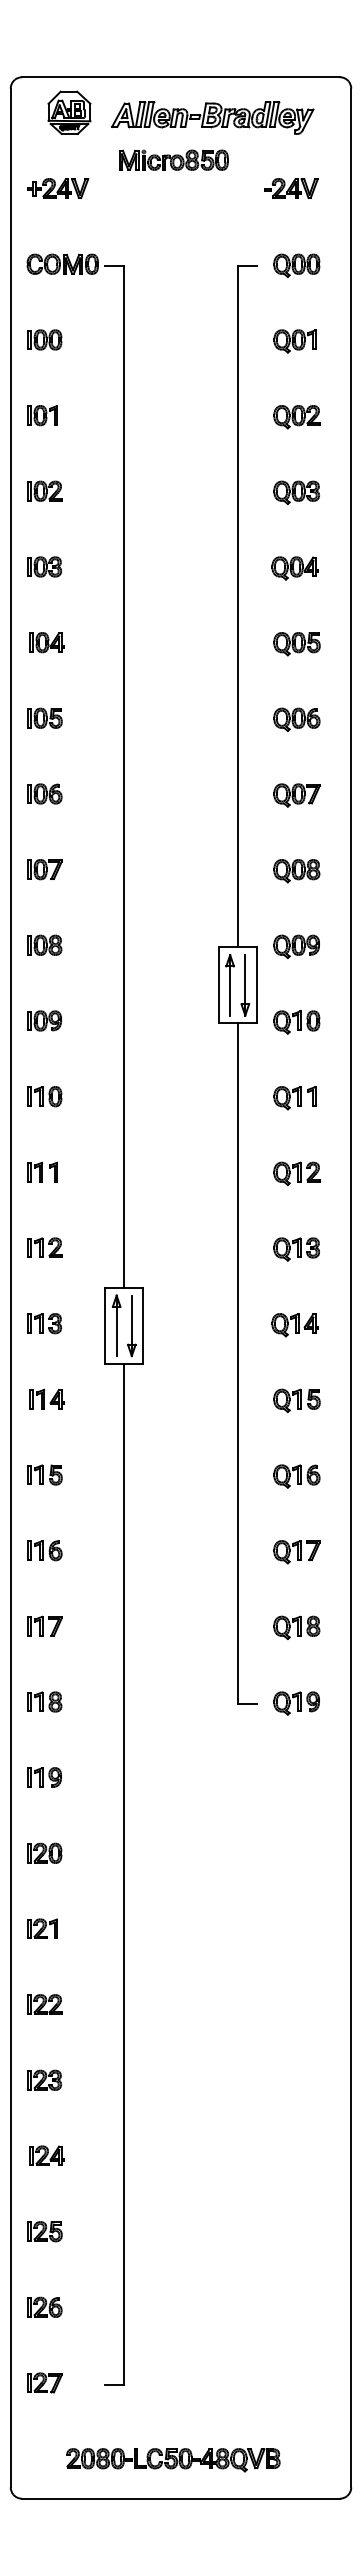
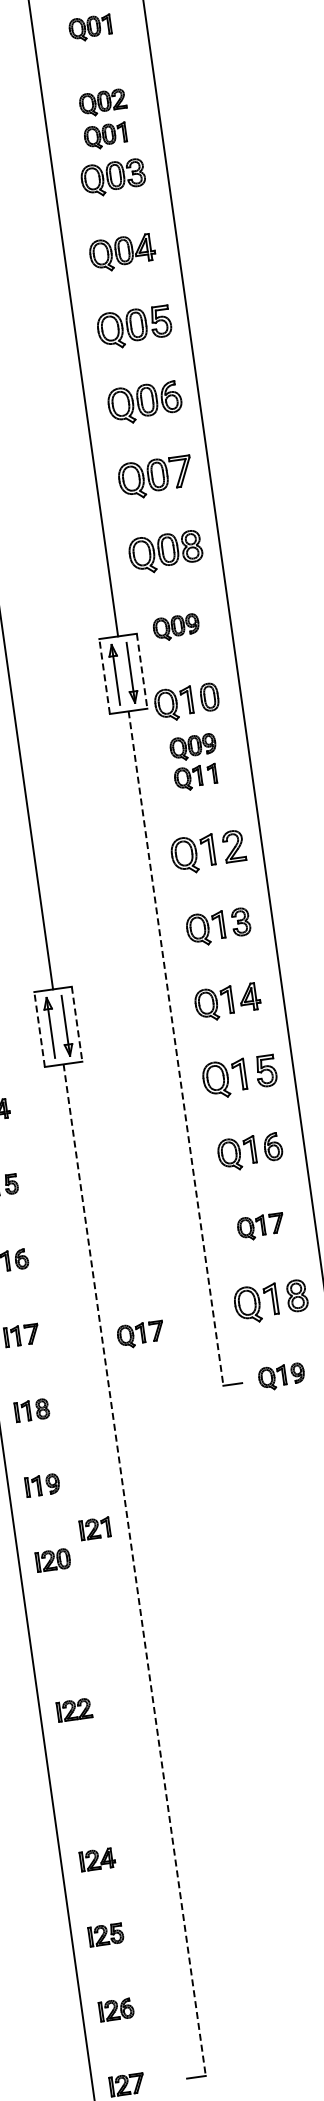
part: (294, 450) -> (105, 136), added
part: (296, 492) -> (112, 177), size x1.4
part: (294, 568) -> (121, 253), size x1.4
part: (296, 644) -> (134, 328), size x1.6
part: (296, 719) -> (144, 402), size x1.6
part: (296, 795) -> (155, 477), size x1.6
part: (296, 871) -> (165, 553), size x1.6
line: (218, 985) -> (104, 676), solid -> dashed
line: (256, 985) -> (141, 671), solid -> dashed
part: (296, 1022) -> (186, 702), size x1.4
part: (296, 1067) -> (192, 747), added
part: (296, 1173) -> (207, 852), size x1.6
part: (296, 1249) -> (218, 927), size x1.4
line: (105, 1325) -> (39, 1029), solid -> dashed
line: (143, 1325) -> (77, 1023), solid -> dashed
part: (294, 1325) -> (226, 1002), size x1.4
line: (237, 1363) -> (175, 1048), solid -> dashed
part: (296, 1400) -> (239, 1076), size x1.6
part: (296, 1476) -> (249, 1152), size x1.4
part: (296, 1627) -> (270, 1301), size x1.6
part: (162, 1642) -> (140, 1335), added
line: (124, 1874) -> (134, 1570), solid -> dashed
part: (42, 1928) -> (94, 1528), moved
part: (44, 2079) -> (84, 1784), removed

